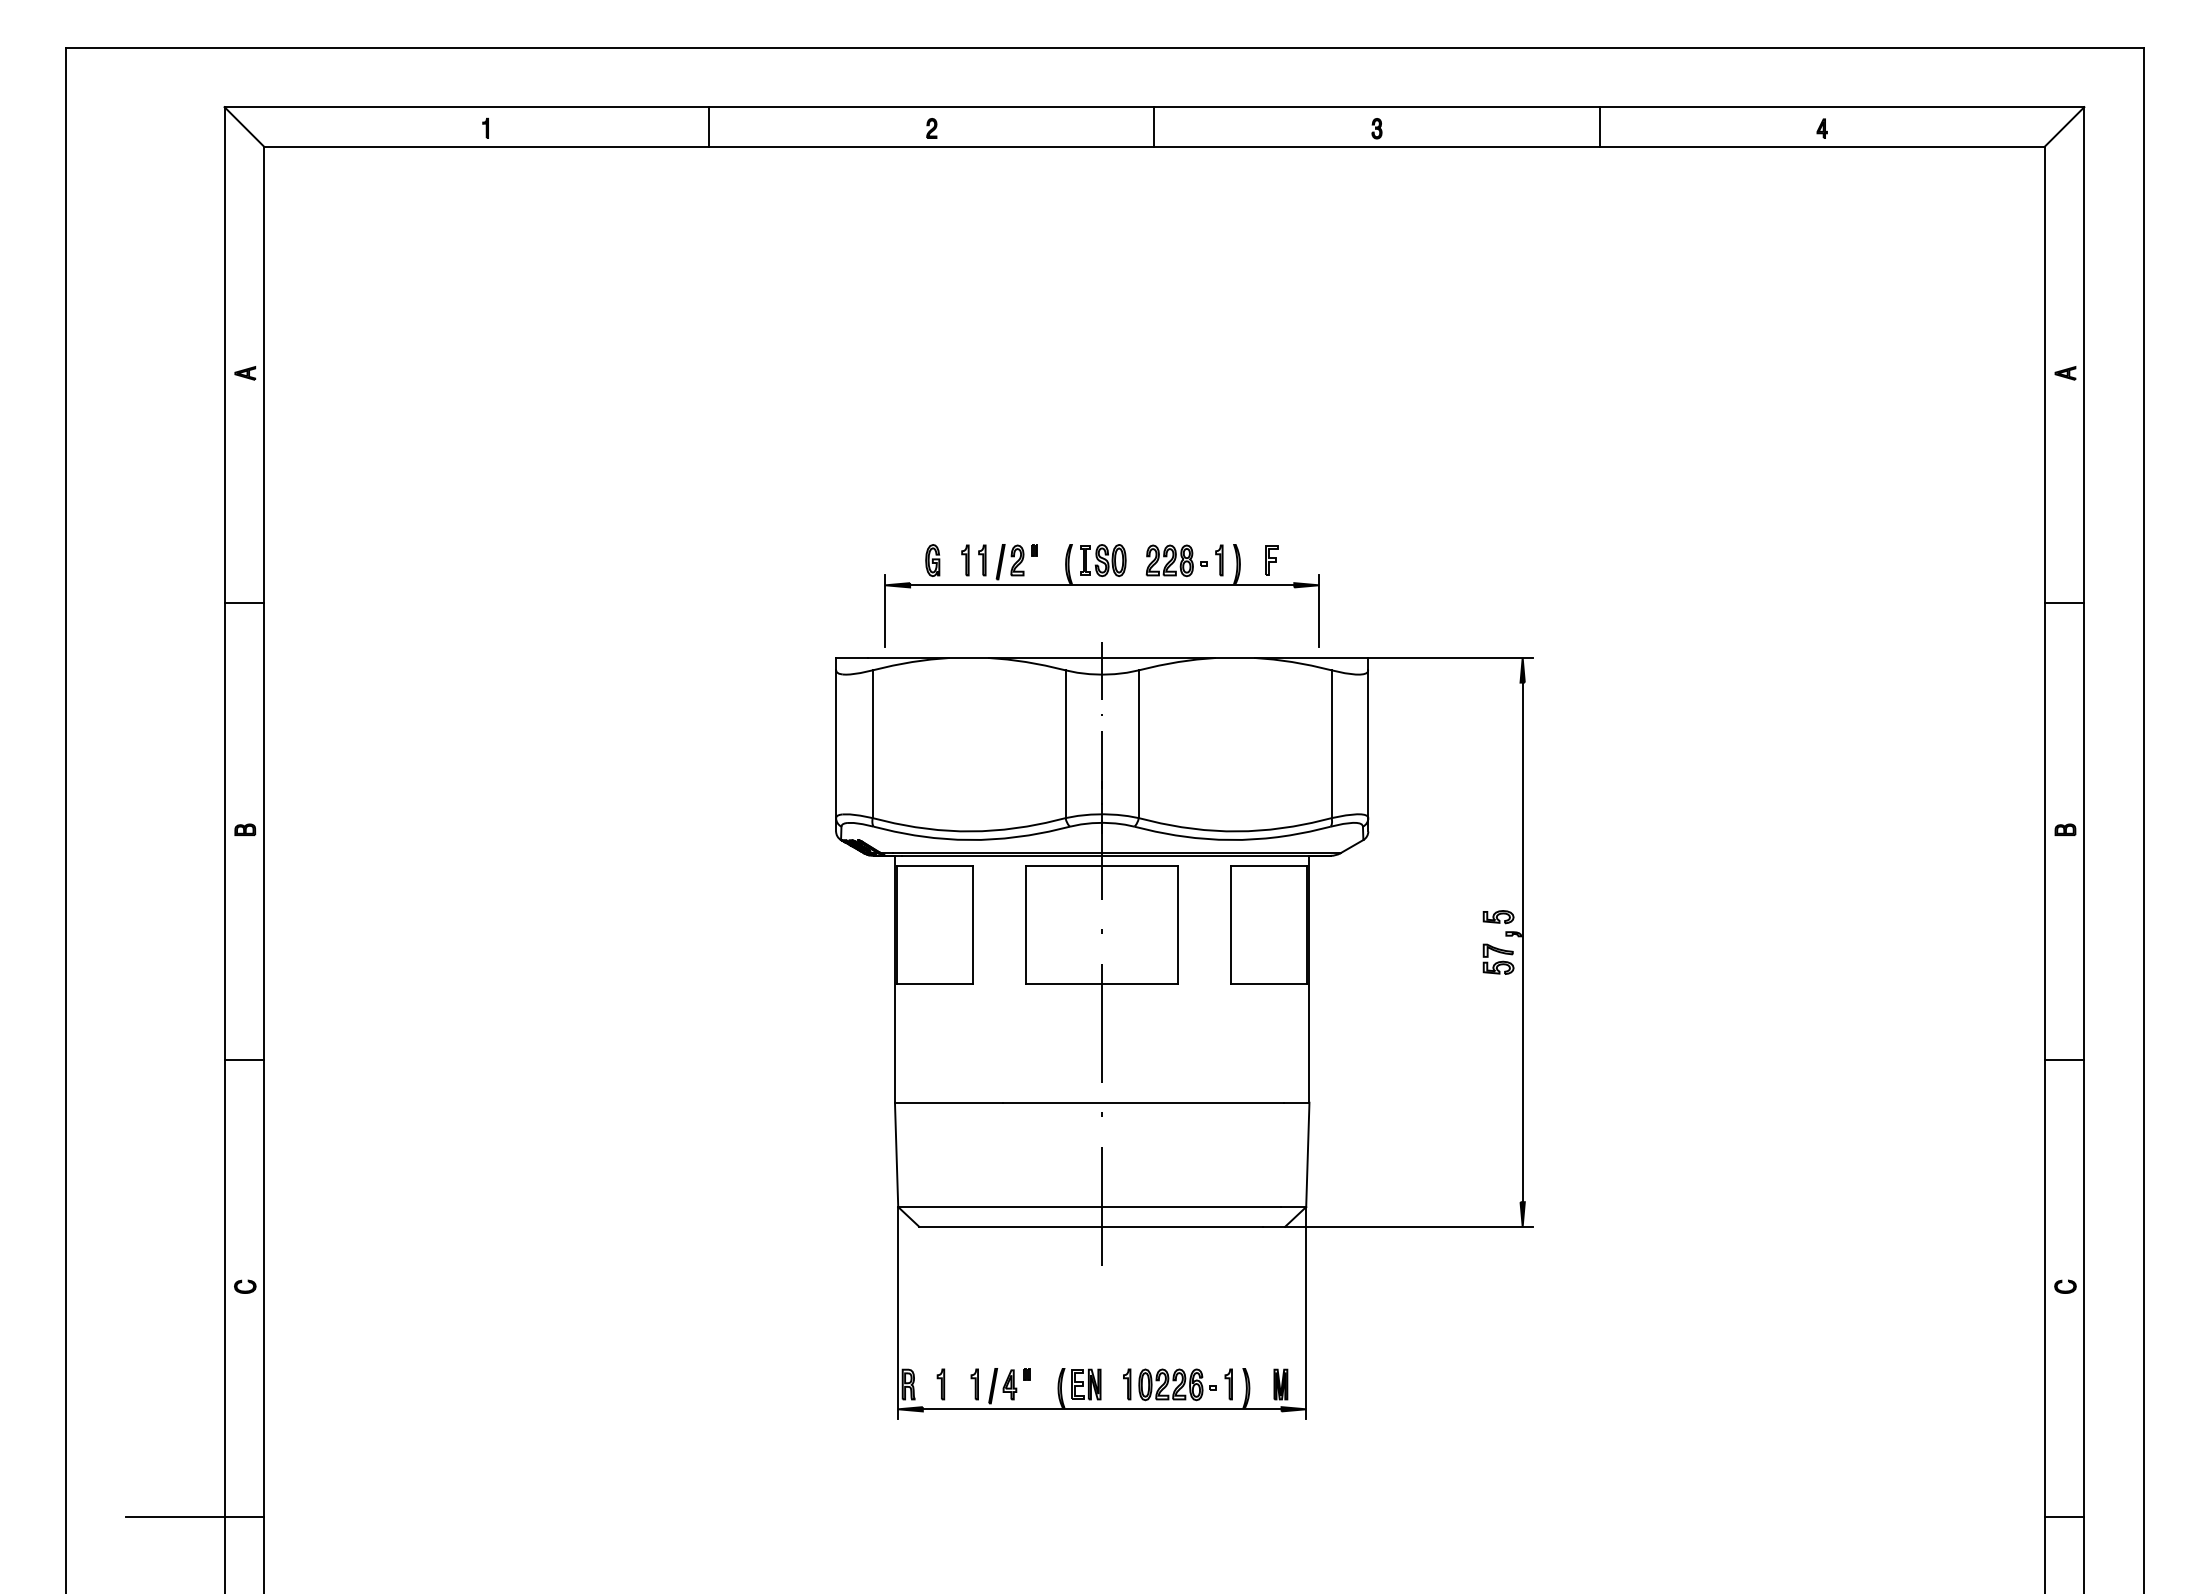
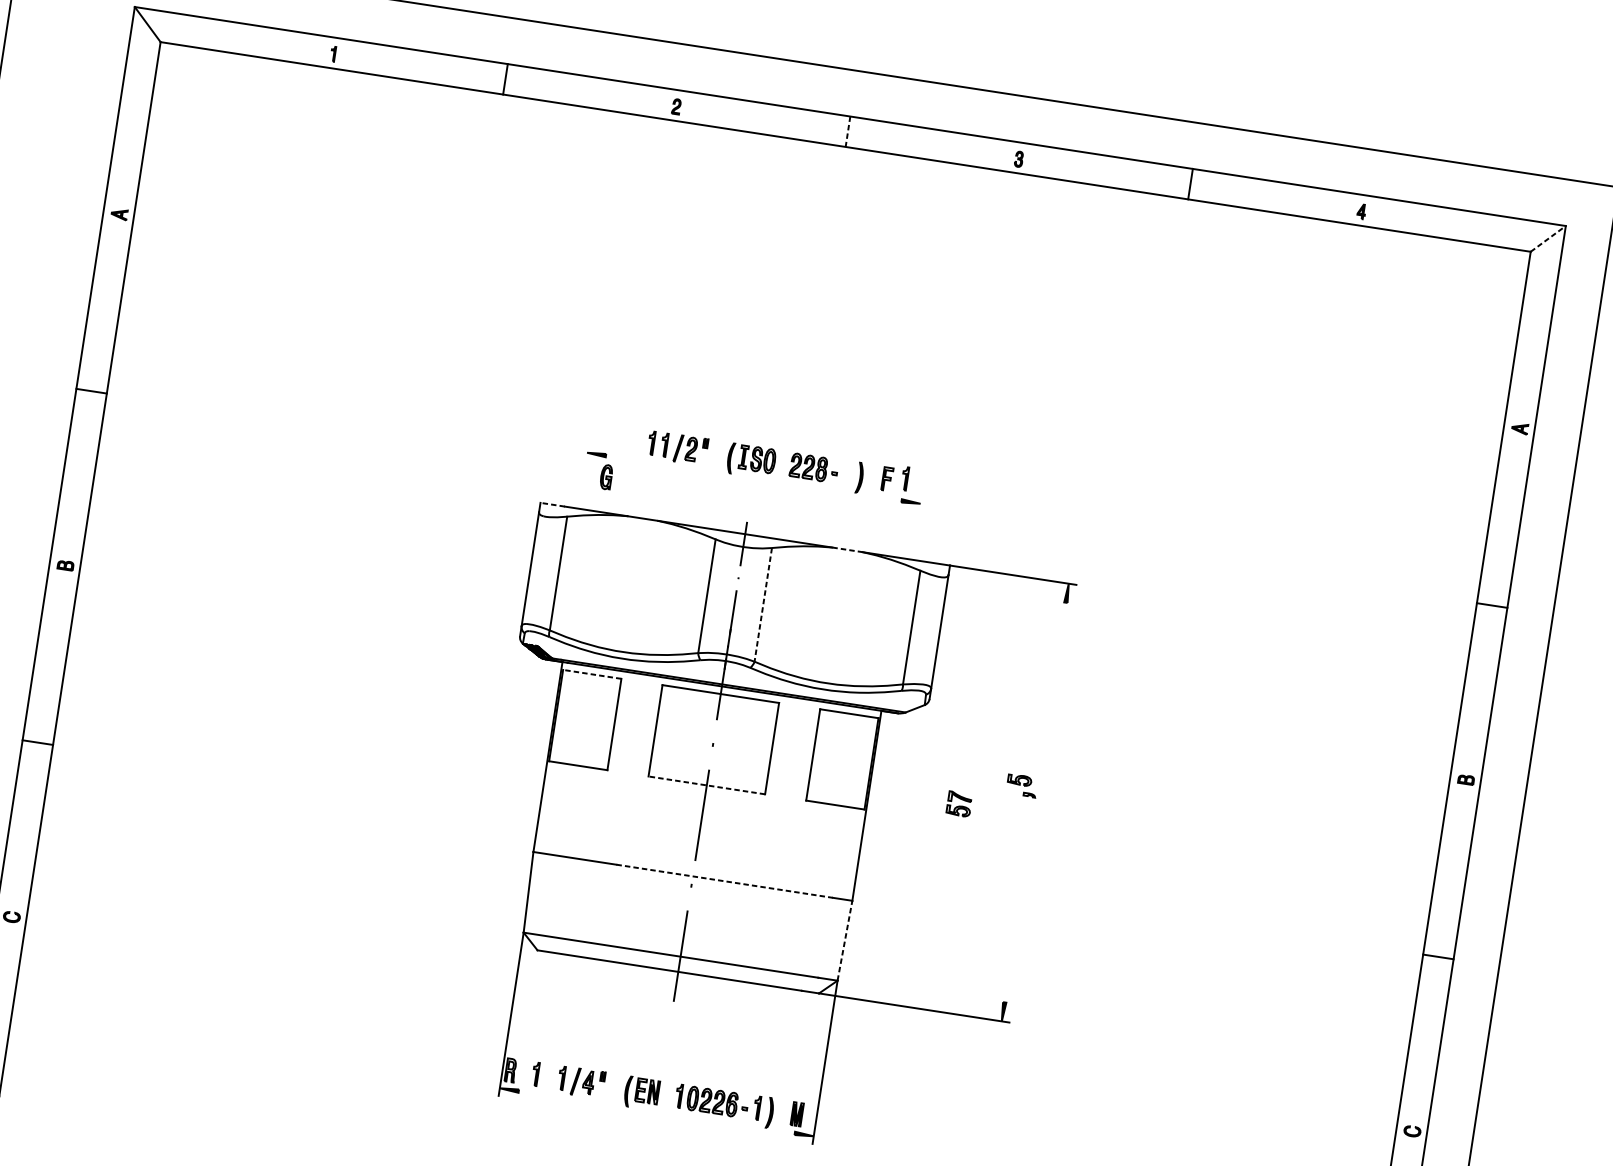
line: (1154, 126) -> (848, 131), solid -> dashed
line: (2064, 126) -> (1548, 238), solid -> dashed
part: (932, 560) -> (606, 477), moved
part: (1219, 560) -> (905, 478), moved
line: (1102, 585) -> (754, 478), removed
line: (885, 610) -> (584, 472), removed
line: (1318, 610) -> (917, 523), removed
line: (851, 658) -> (552, 505), solid -> dashed
line: (1235, 658) -> (847, 550), solid -> dashed
line: (1138, 744) -> (763, 605), solid -> dashed
line: (935, 865) -> (592, 674), solid -> dashed
line: (1522, 942) -> (1035, 802), removed
part: (1498, 958) -> (959, 803), moved
line: (1102, 984) -> (707, 785), solid -> dashed
line: (1143, 1102) -> (724, 881), solid -> dashed
line: (1307, 1154) -> (844, 940), solid -> dashed
line: (1101, 1409) -> (656, 1112), removed

